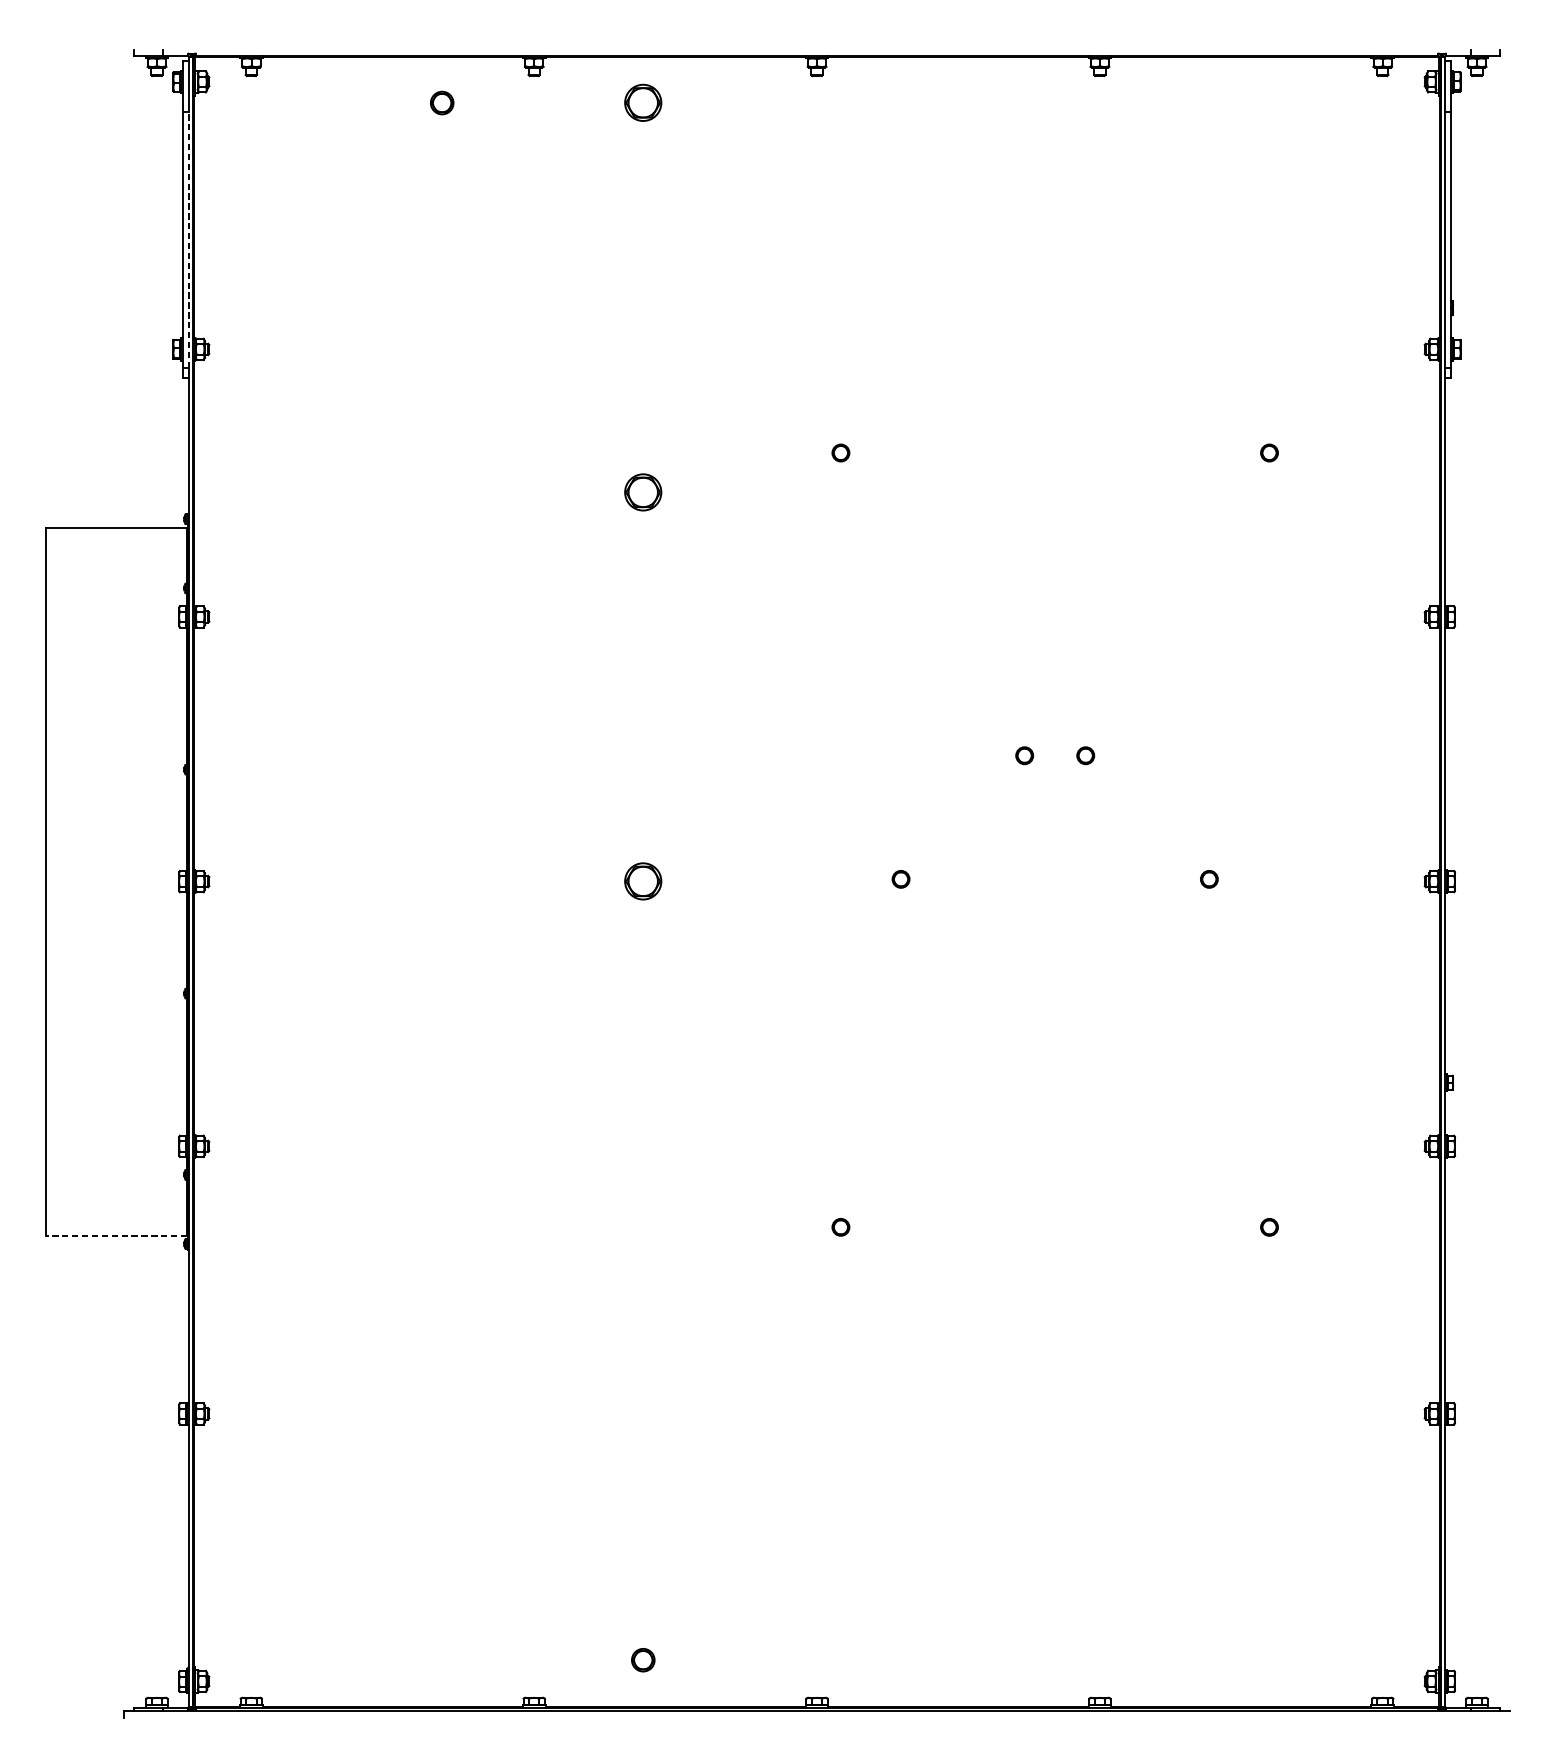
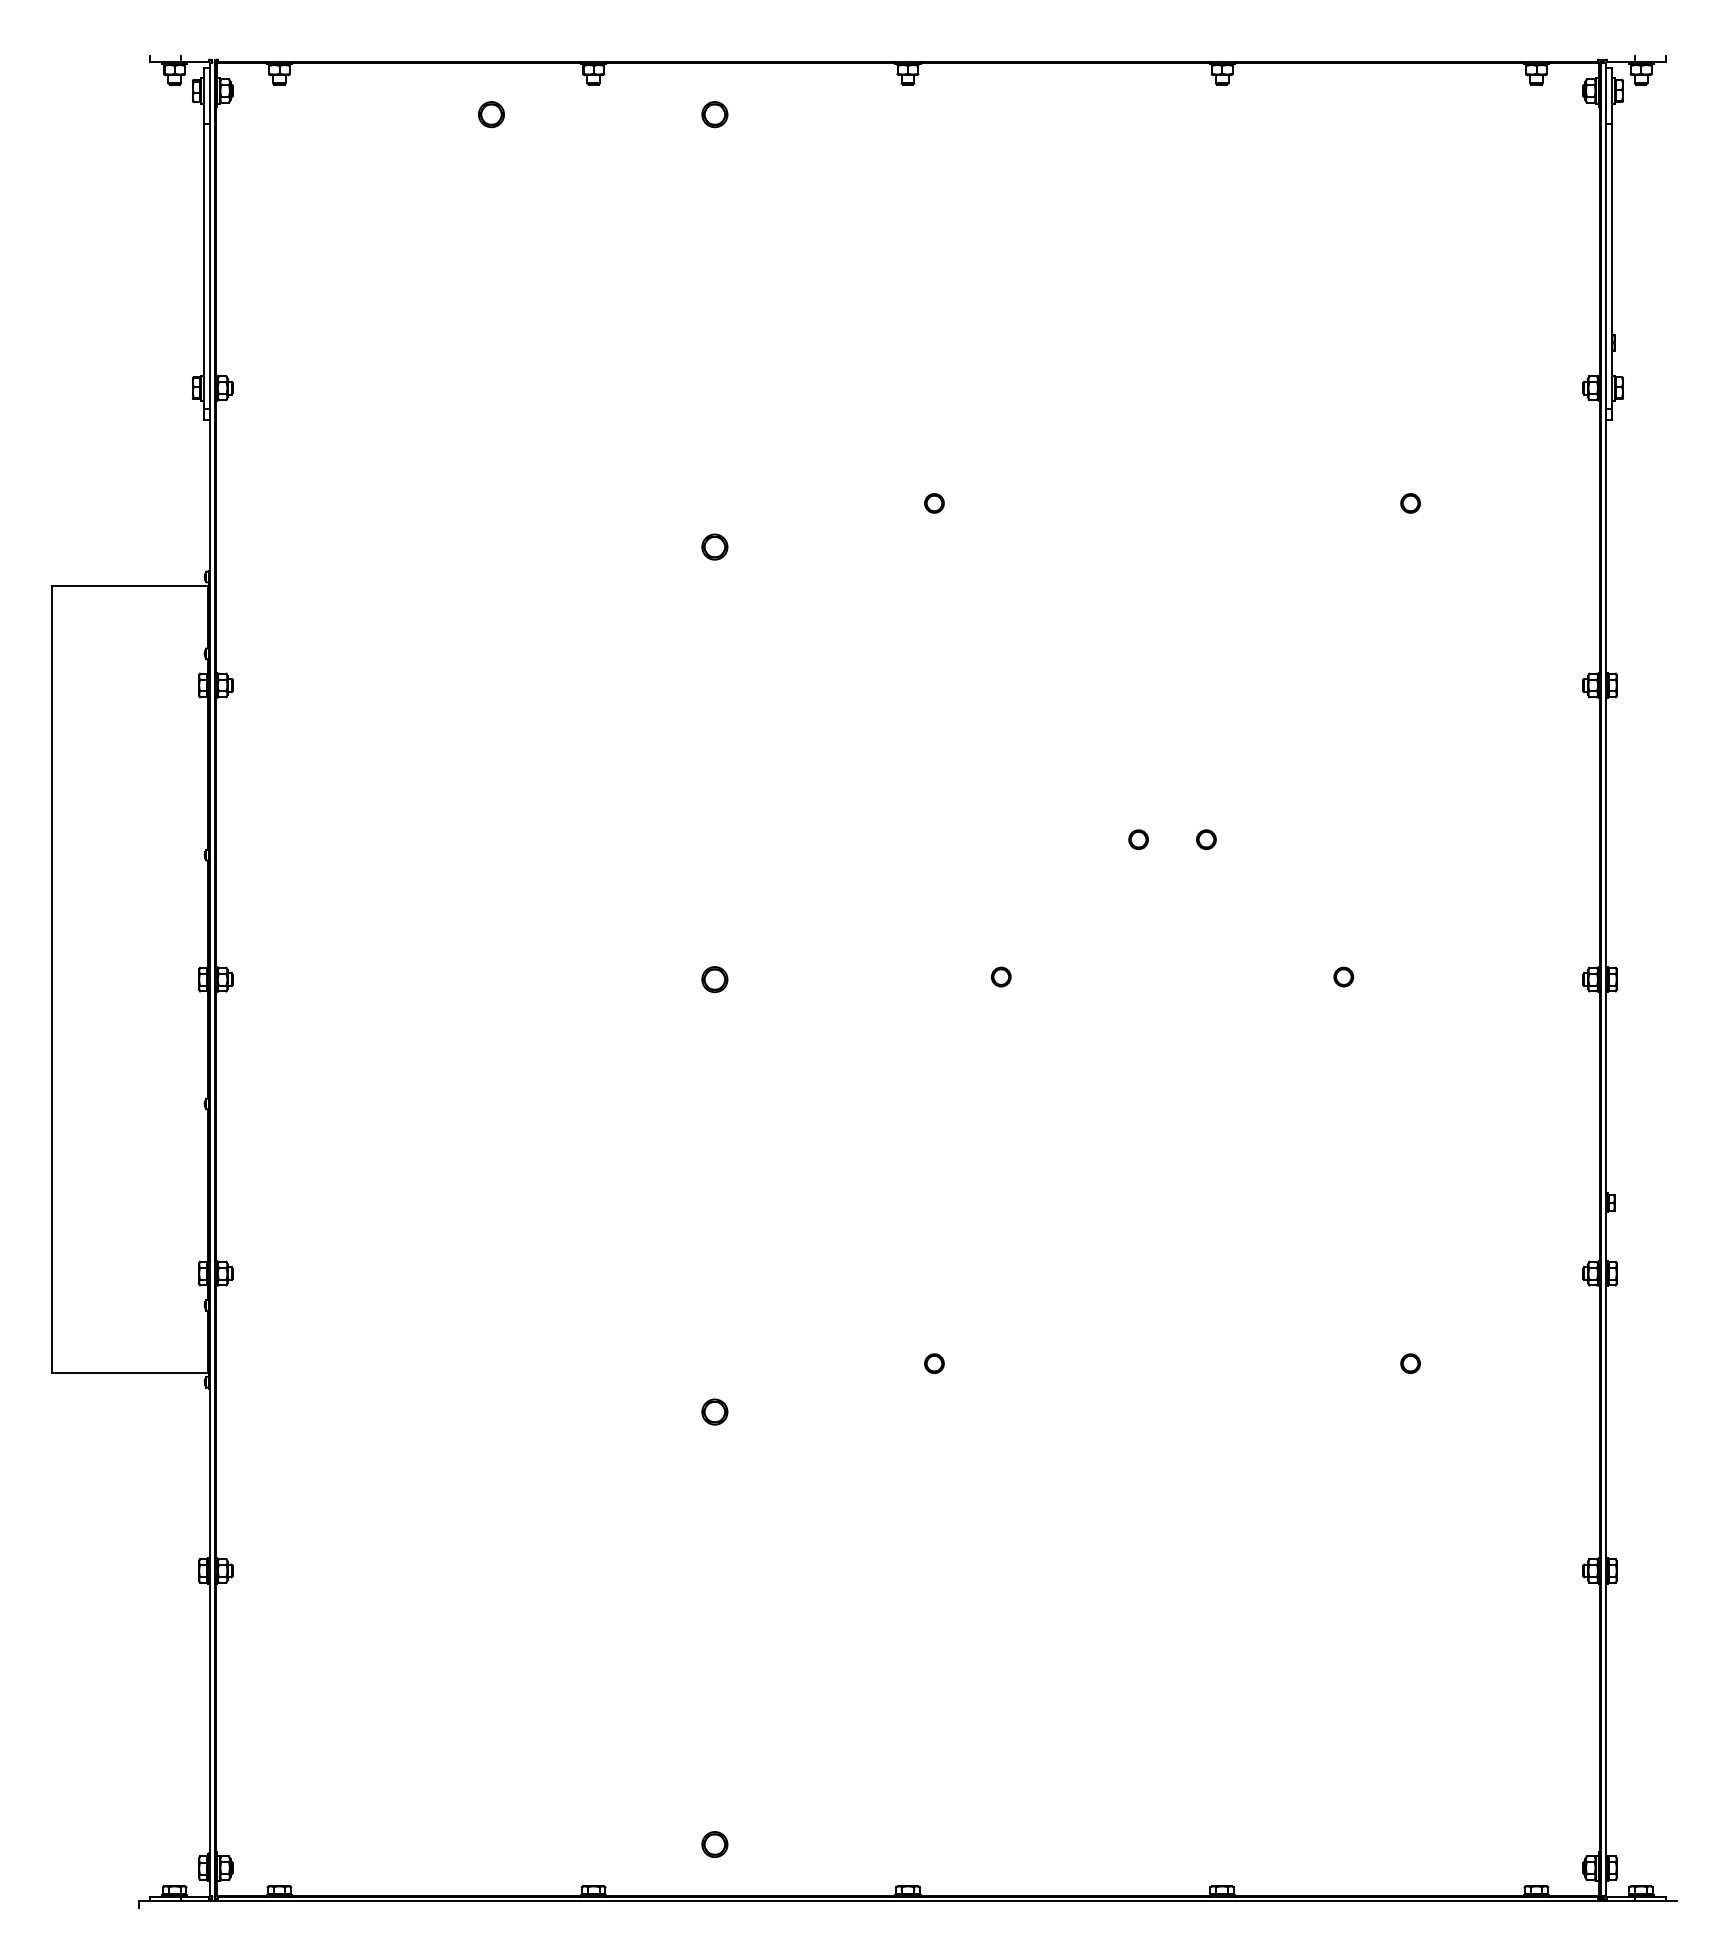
part: (642, 102) -> (714, 114), size x0.62
line: (189, 239) -> (210, 266), dashed -> solid
part: (642, 491) -> (714, 546), size x0.62
part: (642, 881) -> (714, 979), size x0.62
line: (116, 1235) -> (129, 1372), dashed -> solid
part: (642, 1270) -> (714, 1411), added

